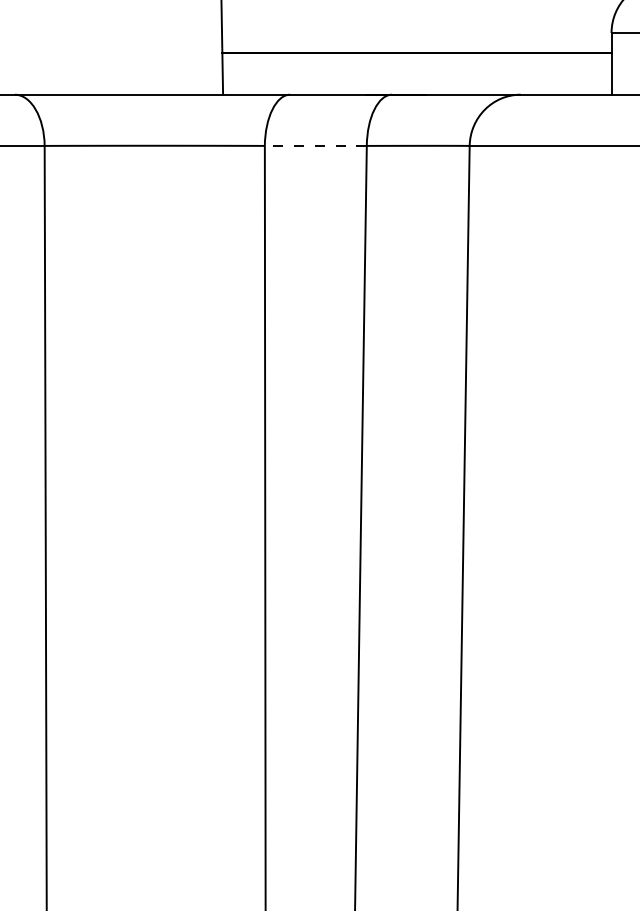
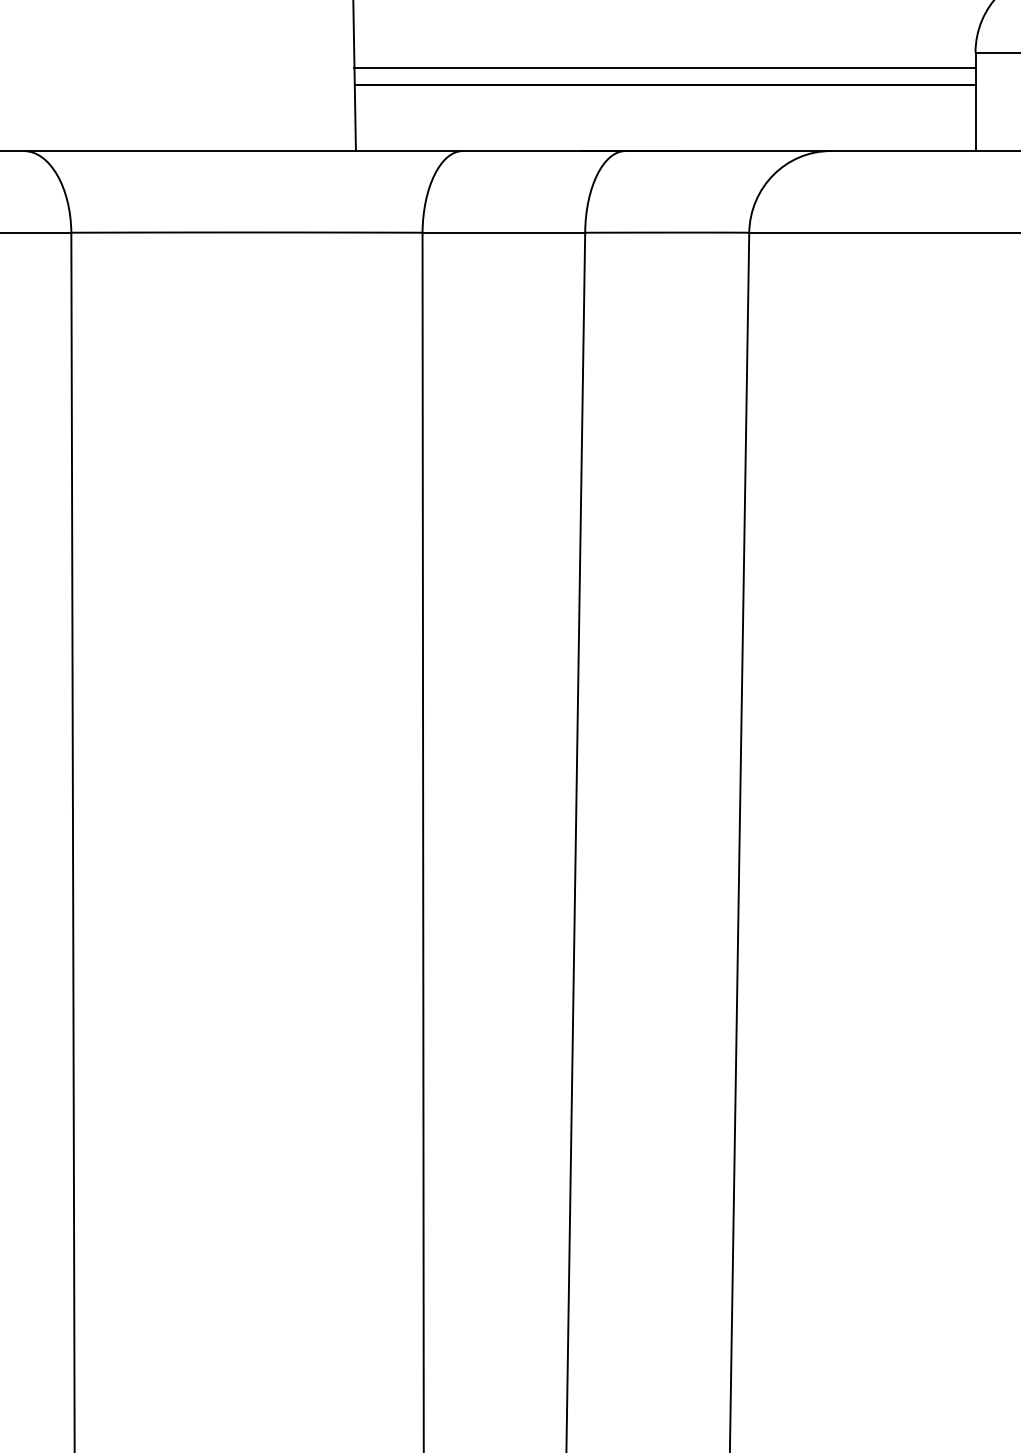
line: (416, 42) -> (664, 67), added
line: (315, 145) -> (503, 232), dashed -> solid

